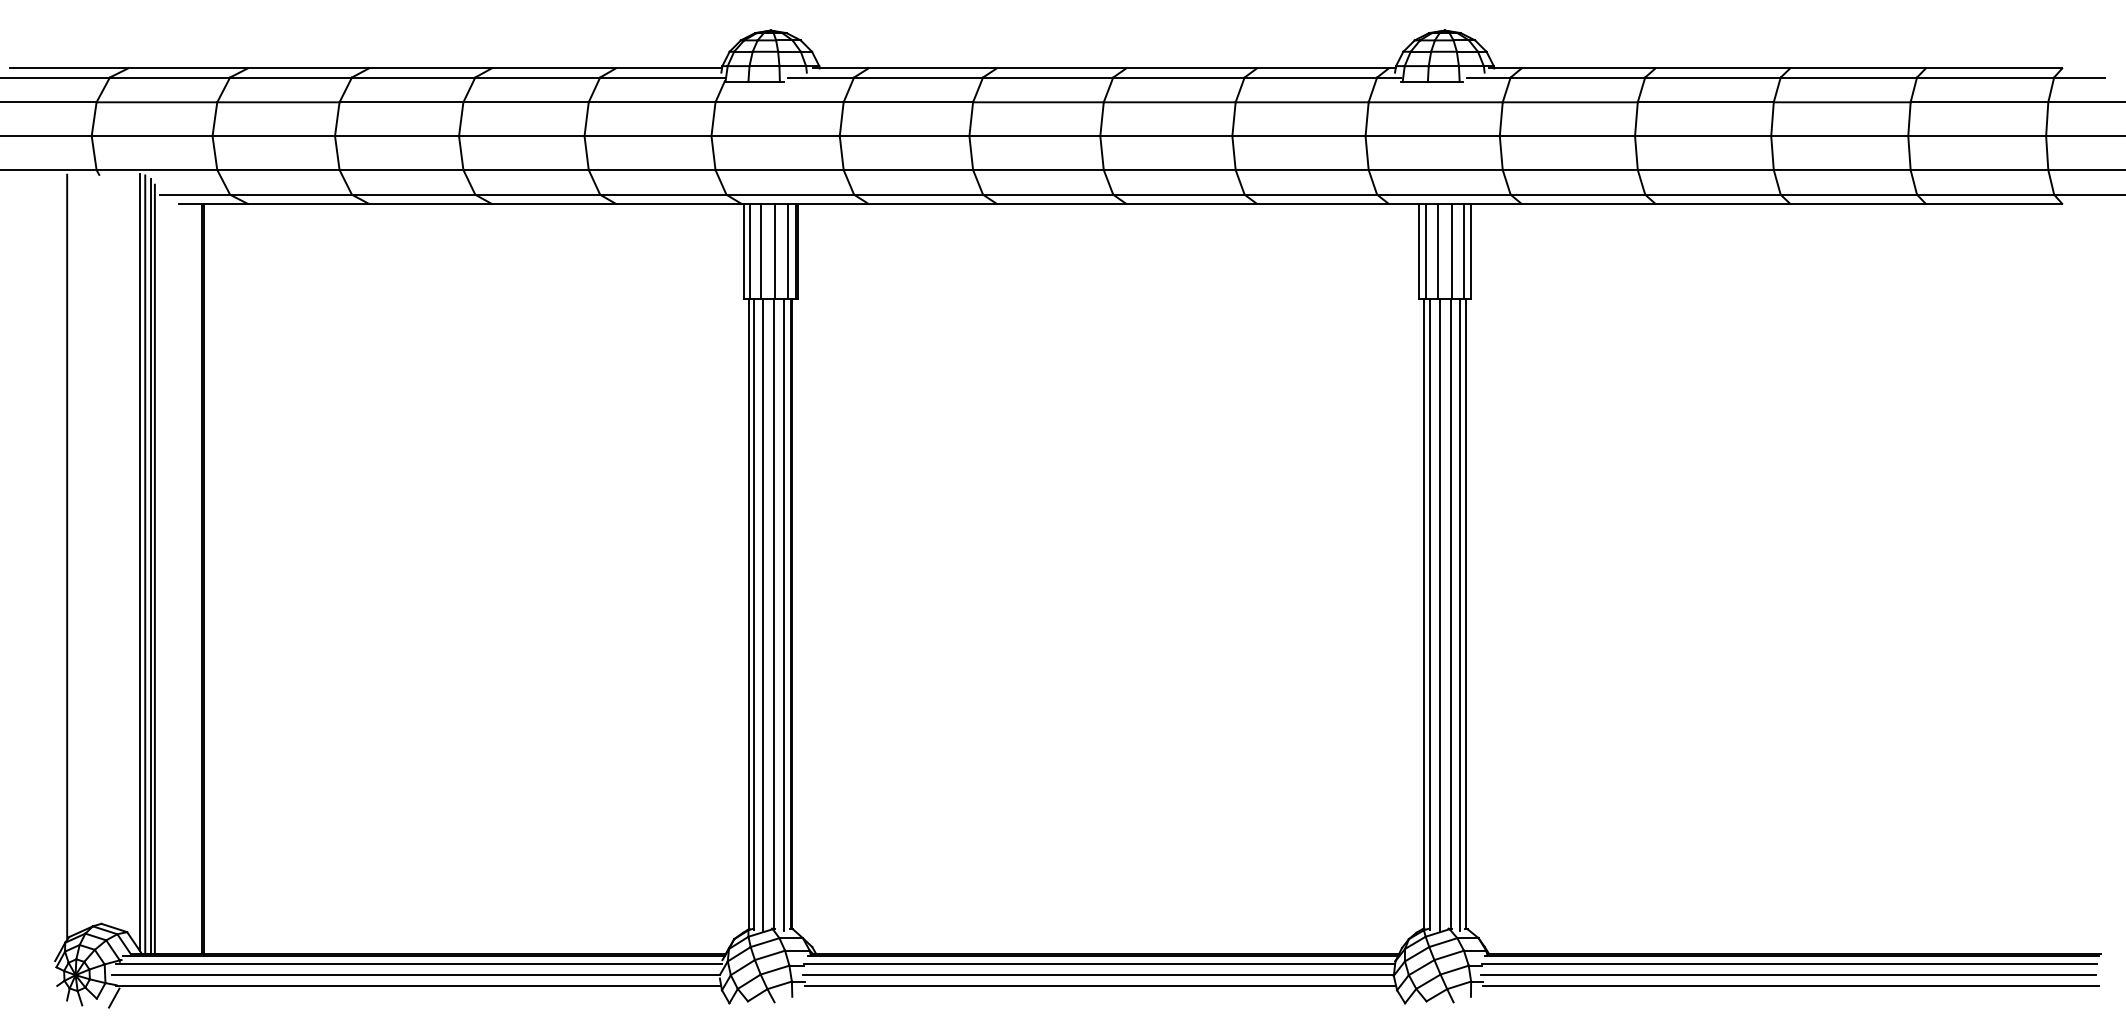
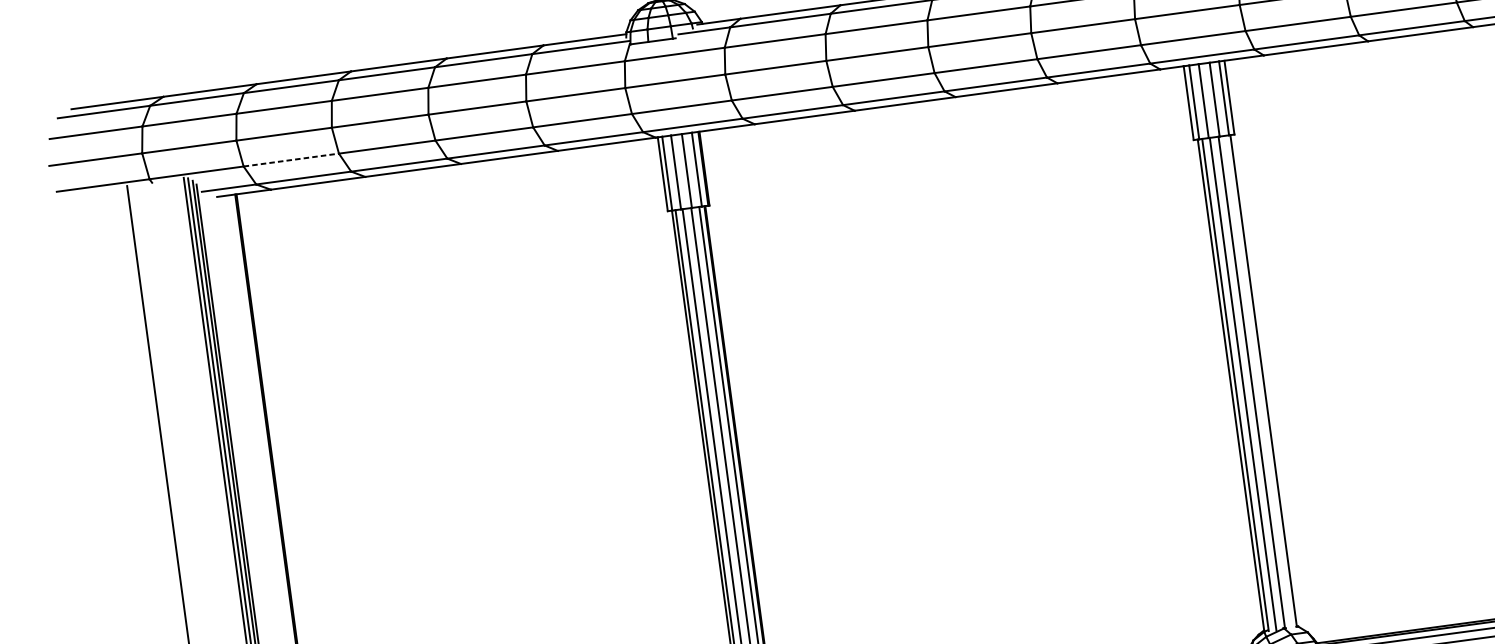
line: (278, 169) -> (291, 159), solid -> dashed
line: (1460, 614) -> (1259, 381), removed

